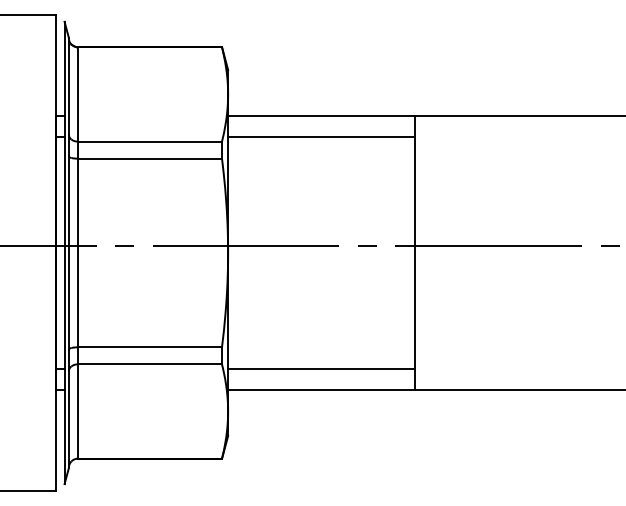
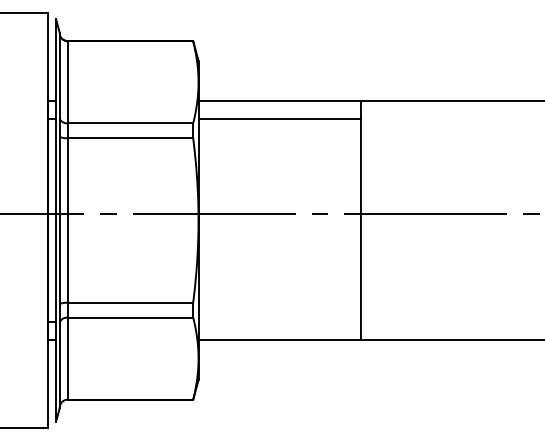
line: (321, 368) -> (279, 321), removed

